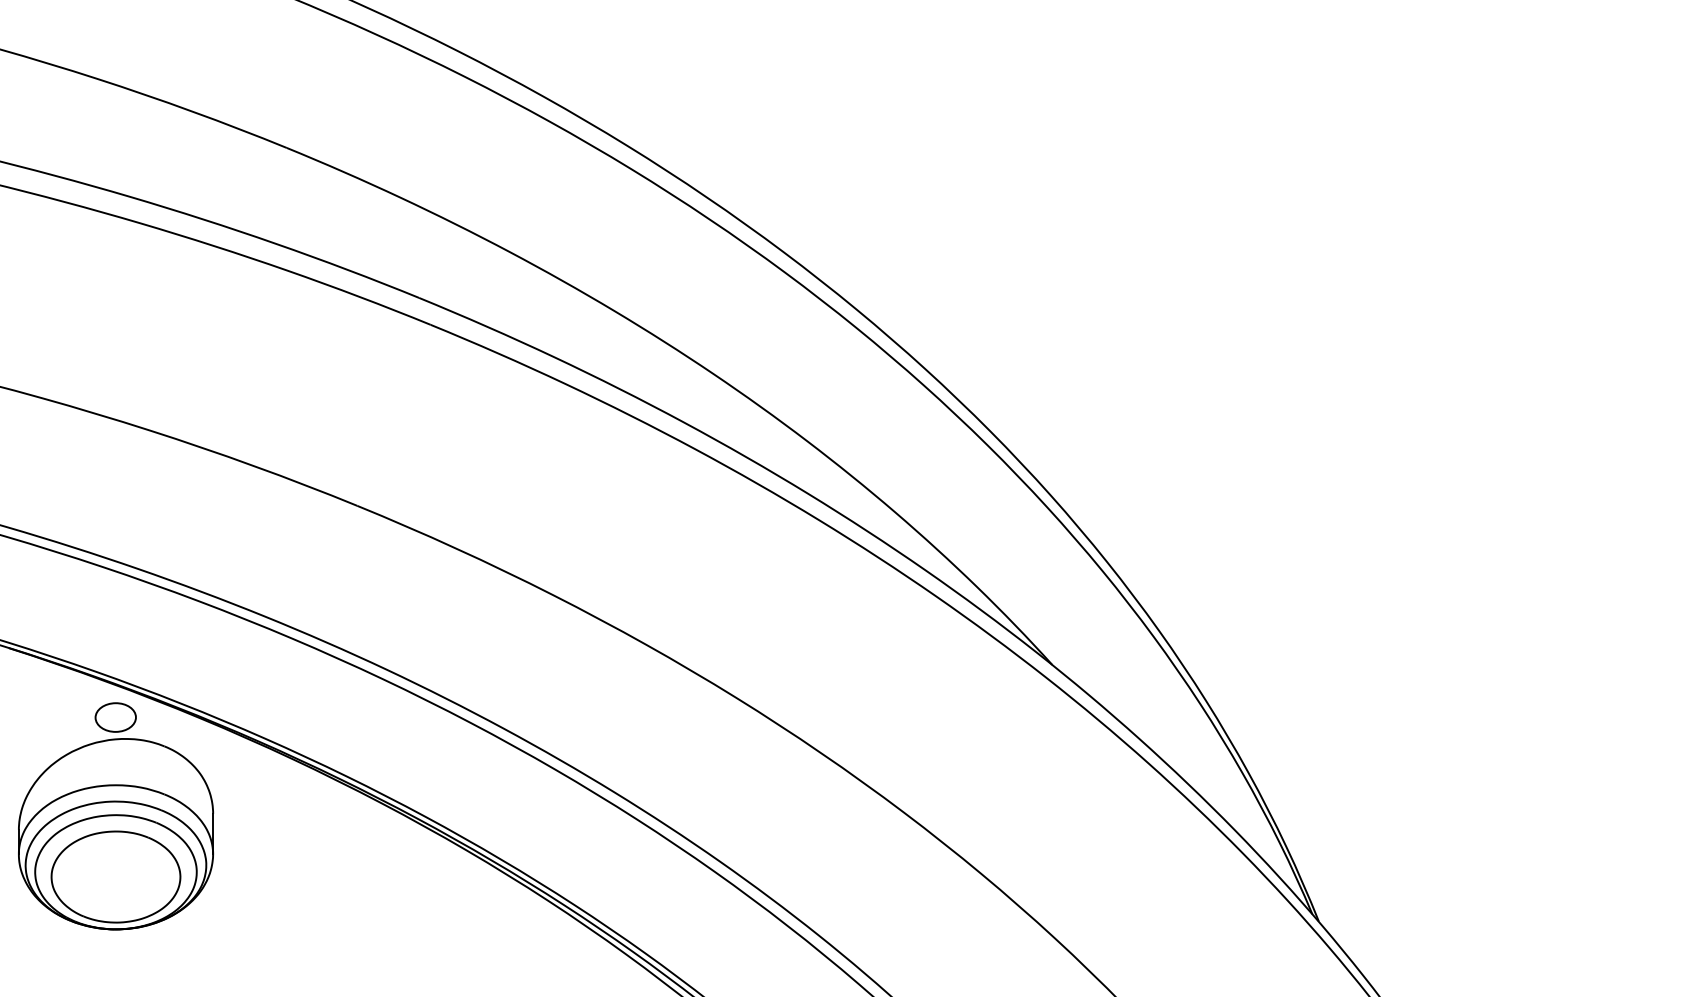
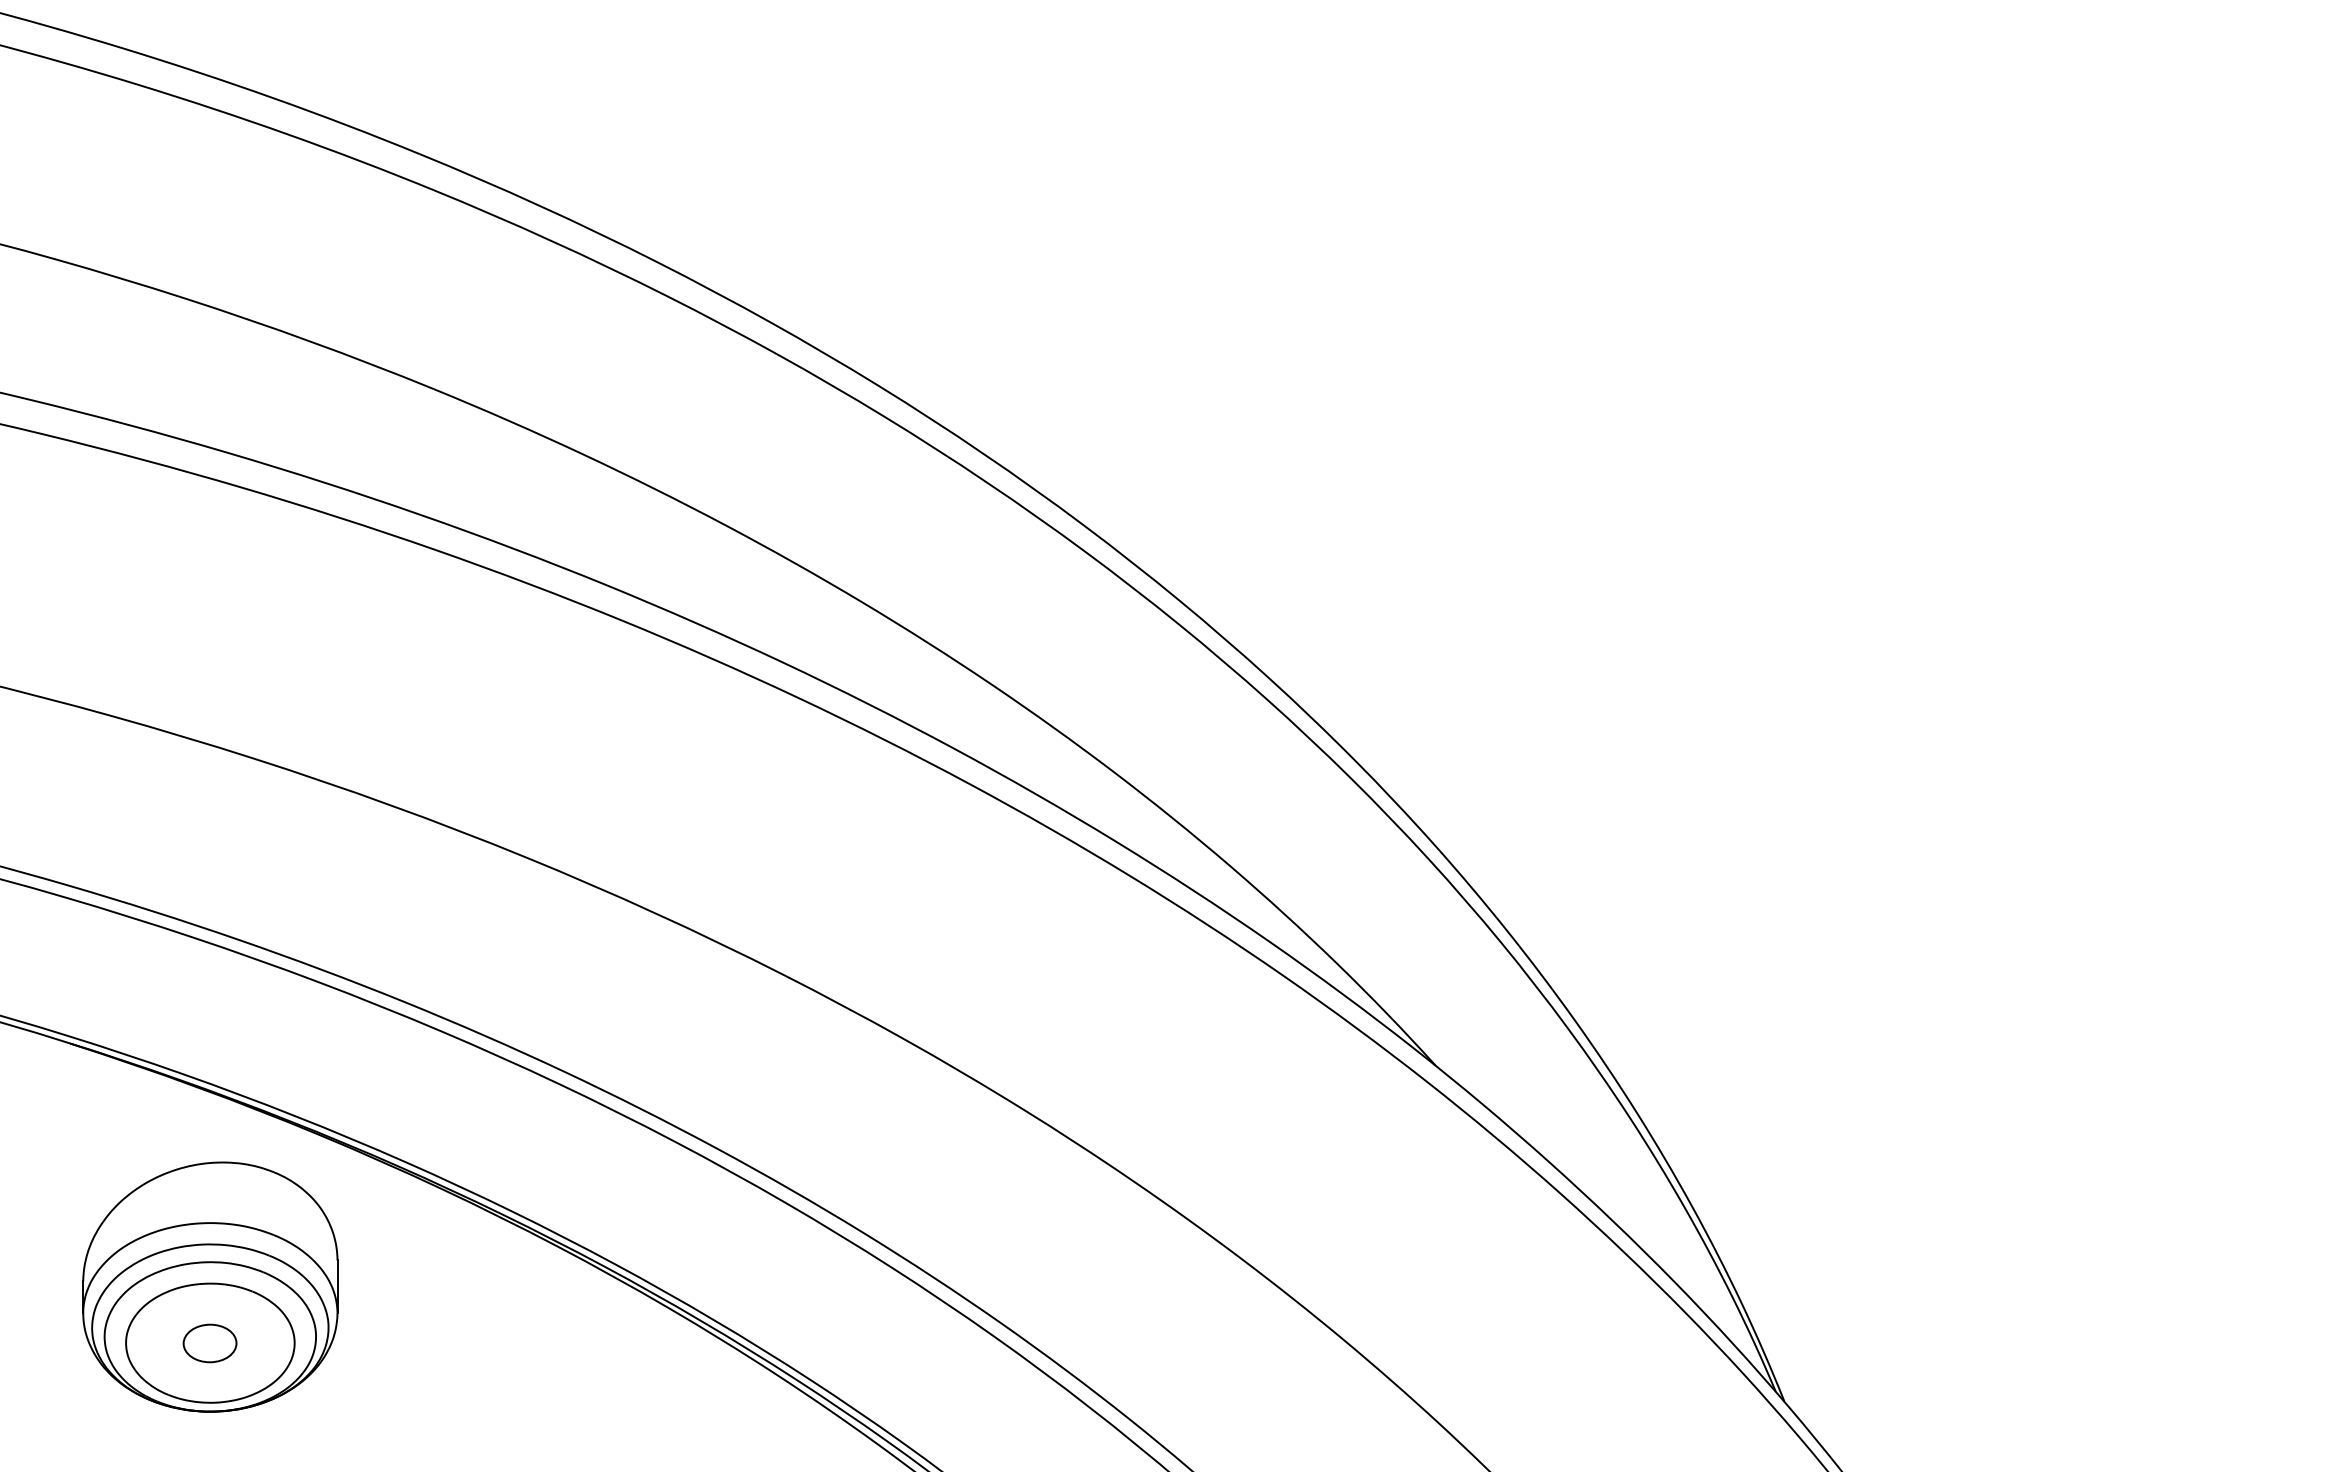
part: (115, 717) -> (209, 1343), moved

